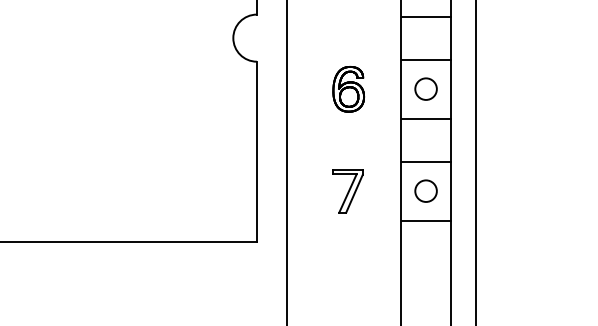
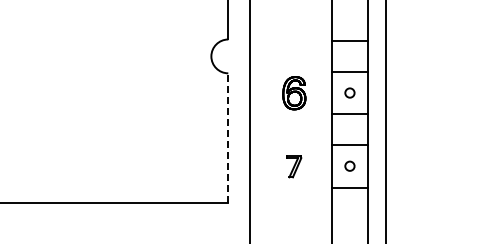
circle: (425, 88) -> (349, 92), size x0.6
line: (257, 152) -> (228, 138), solid -> dashed
circle: (425, 189) -> (349, 165), size x0.6
part: (347, 191) -> (293, 166), size x0.7

